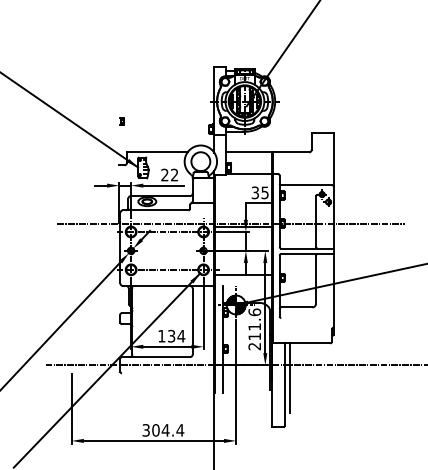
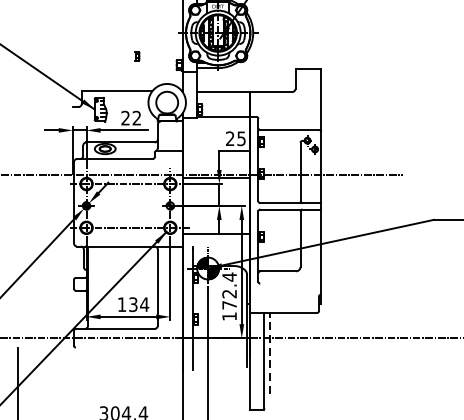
part: (121, 121) -> (136, 56), moved
text: (254, 193) -> (229, 139), 35 -> 25
text: (254, 329) -> (229, 296), 211.6 -> 172.4
line: (289, 378) -> (269, 353), solid -> dashed

